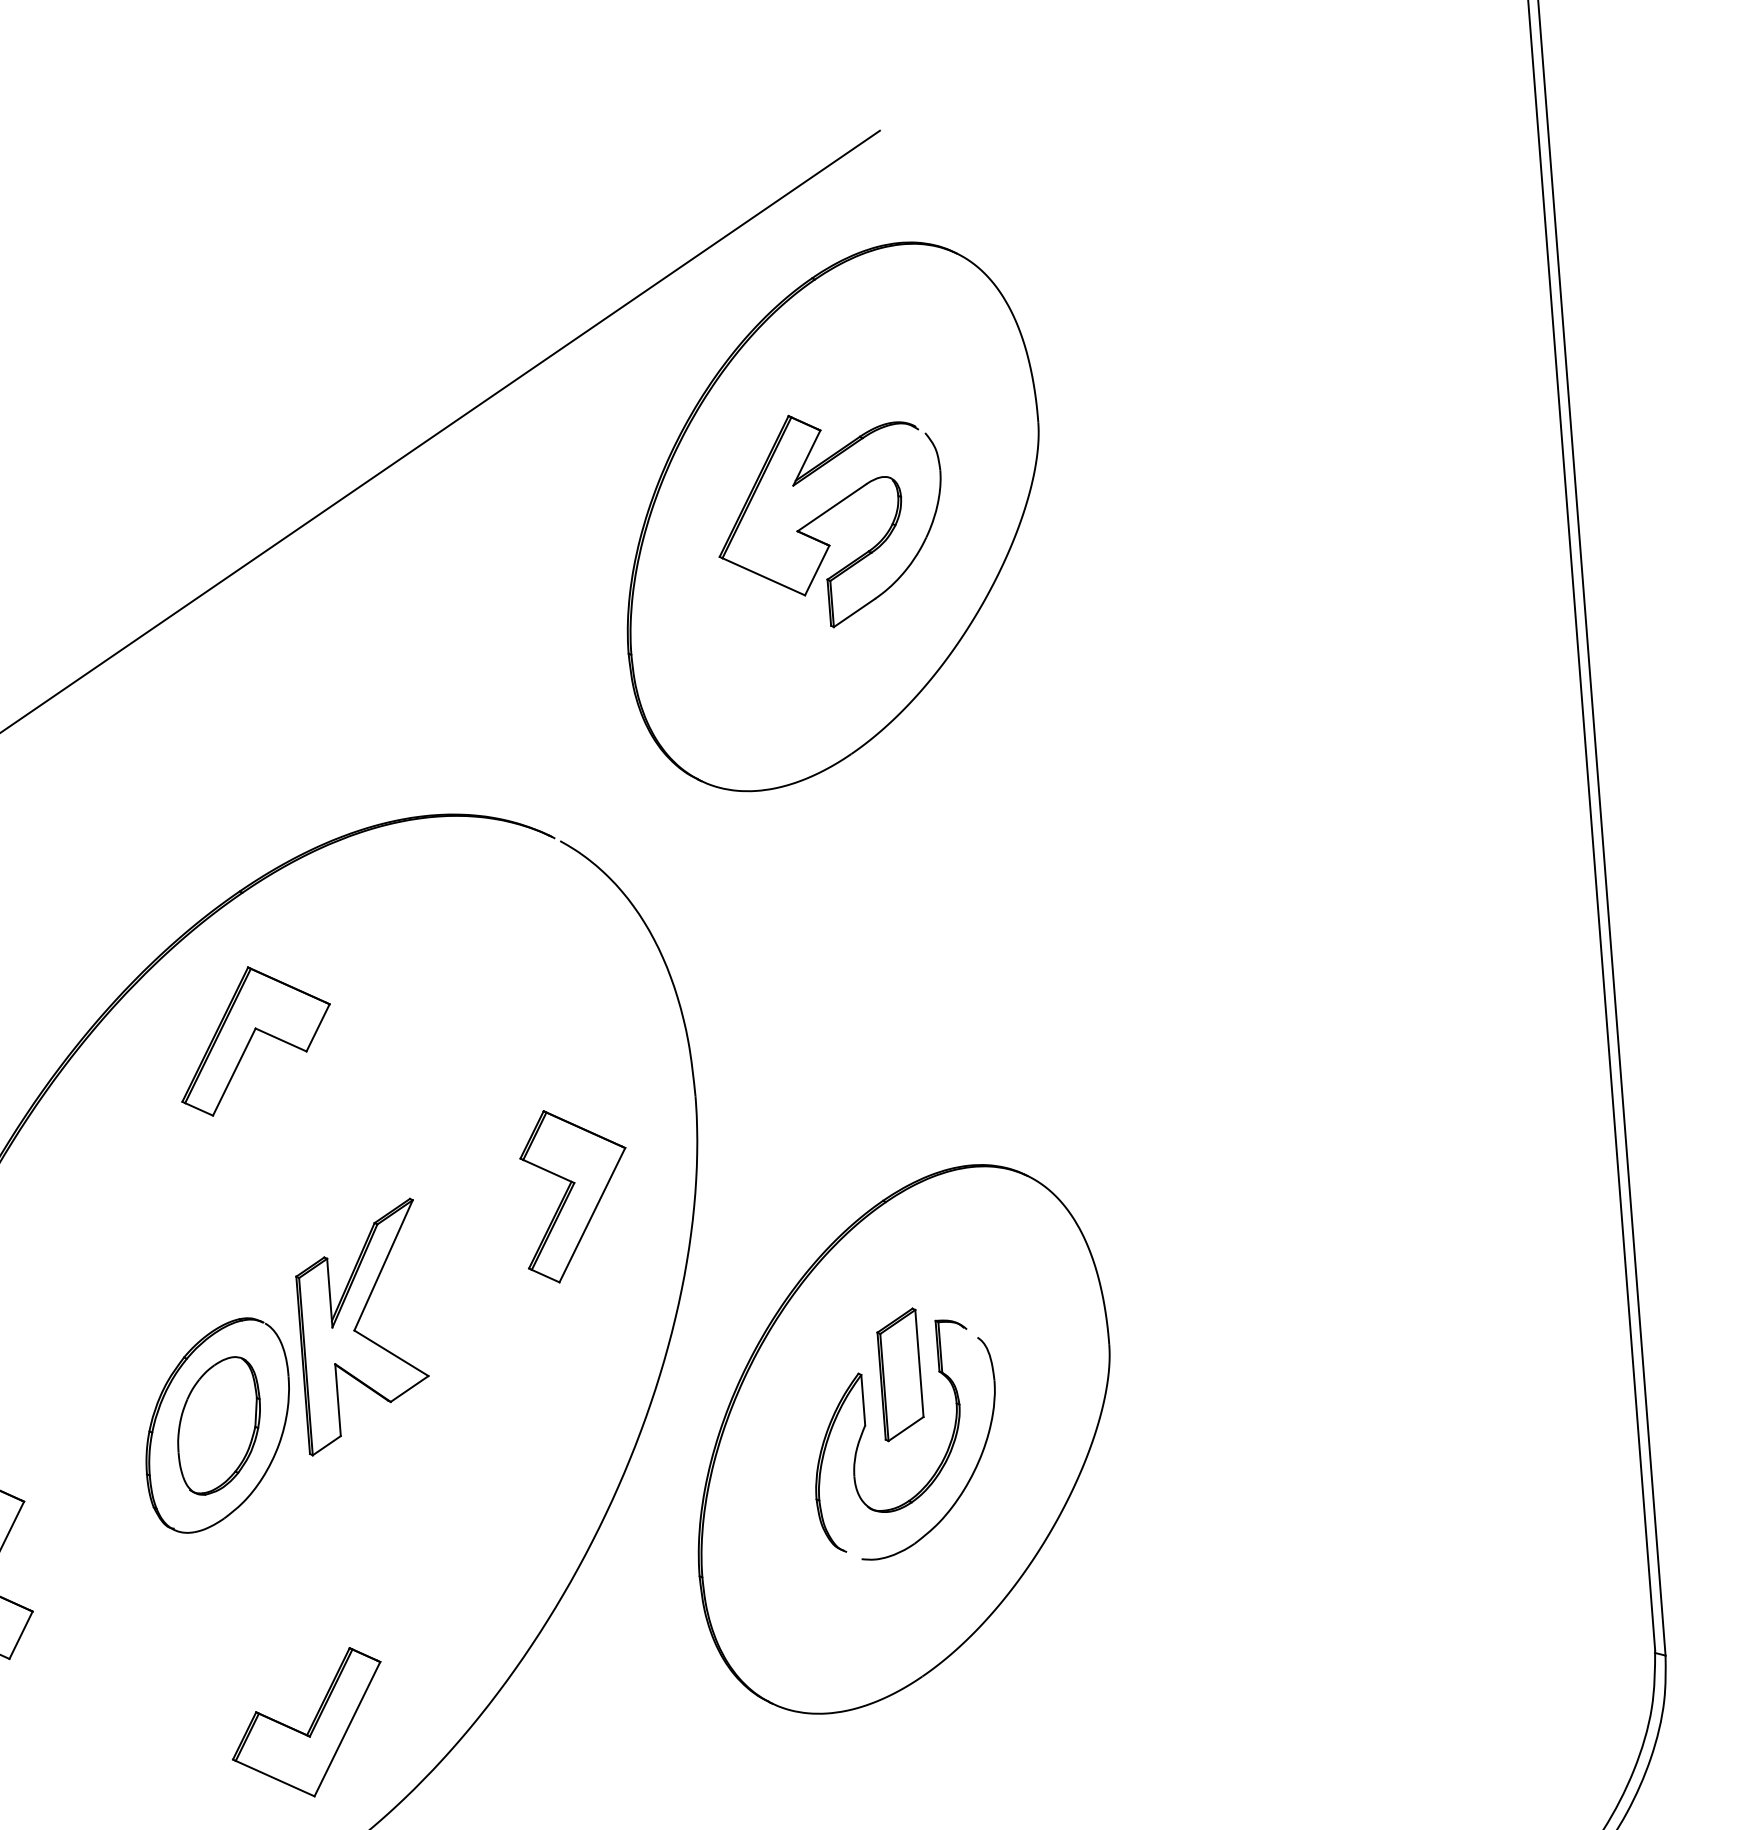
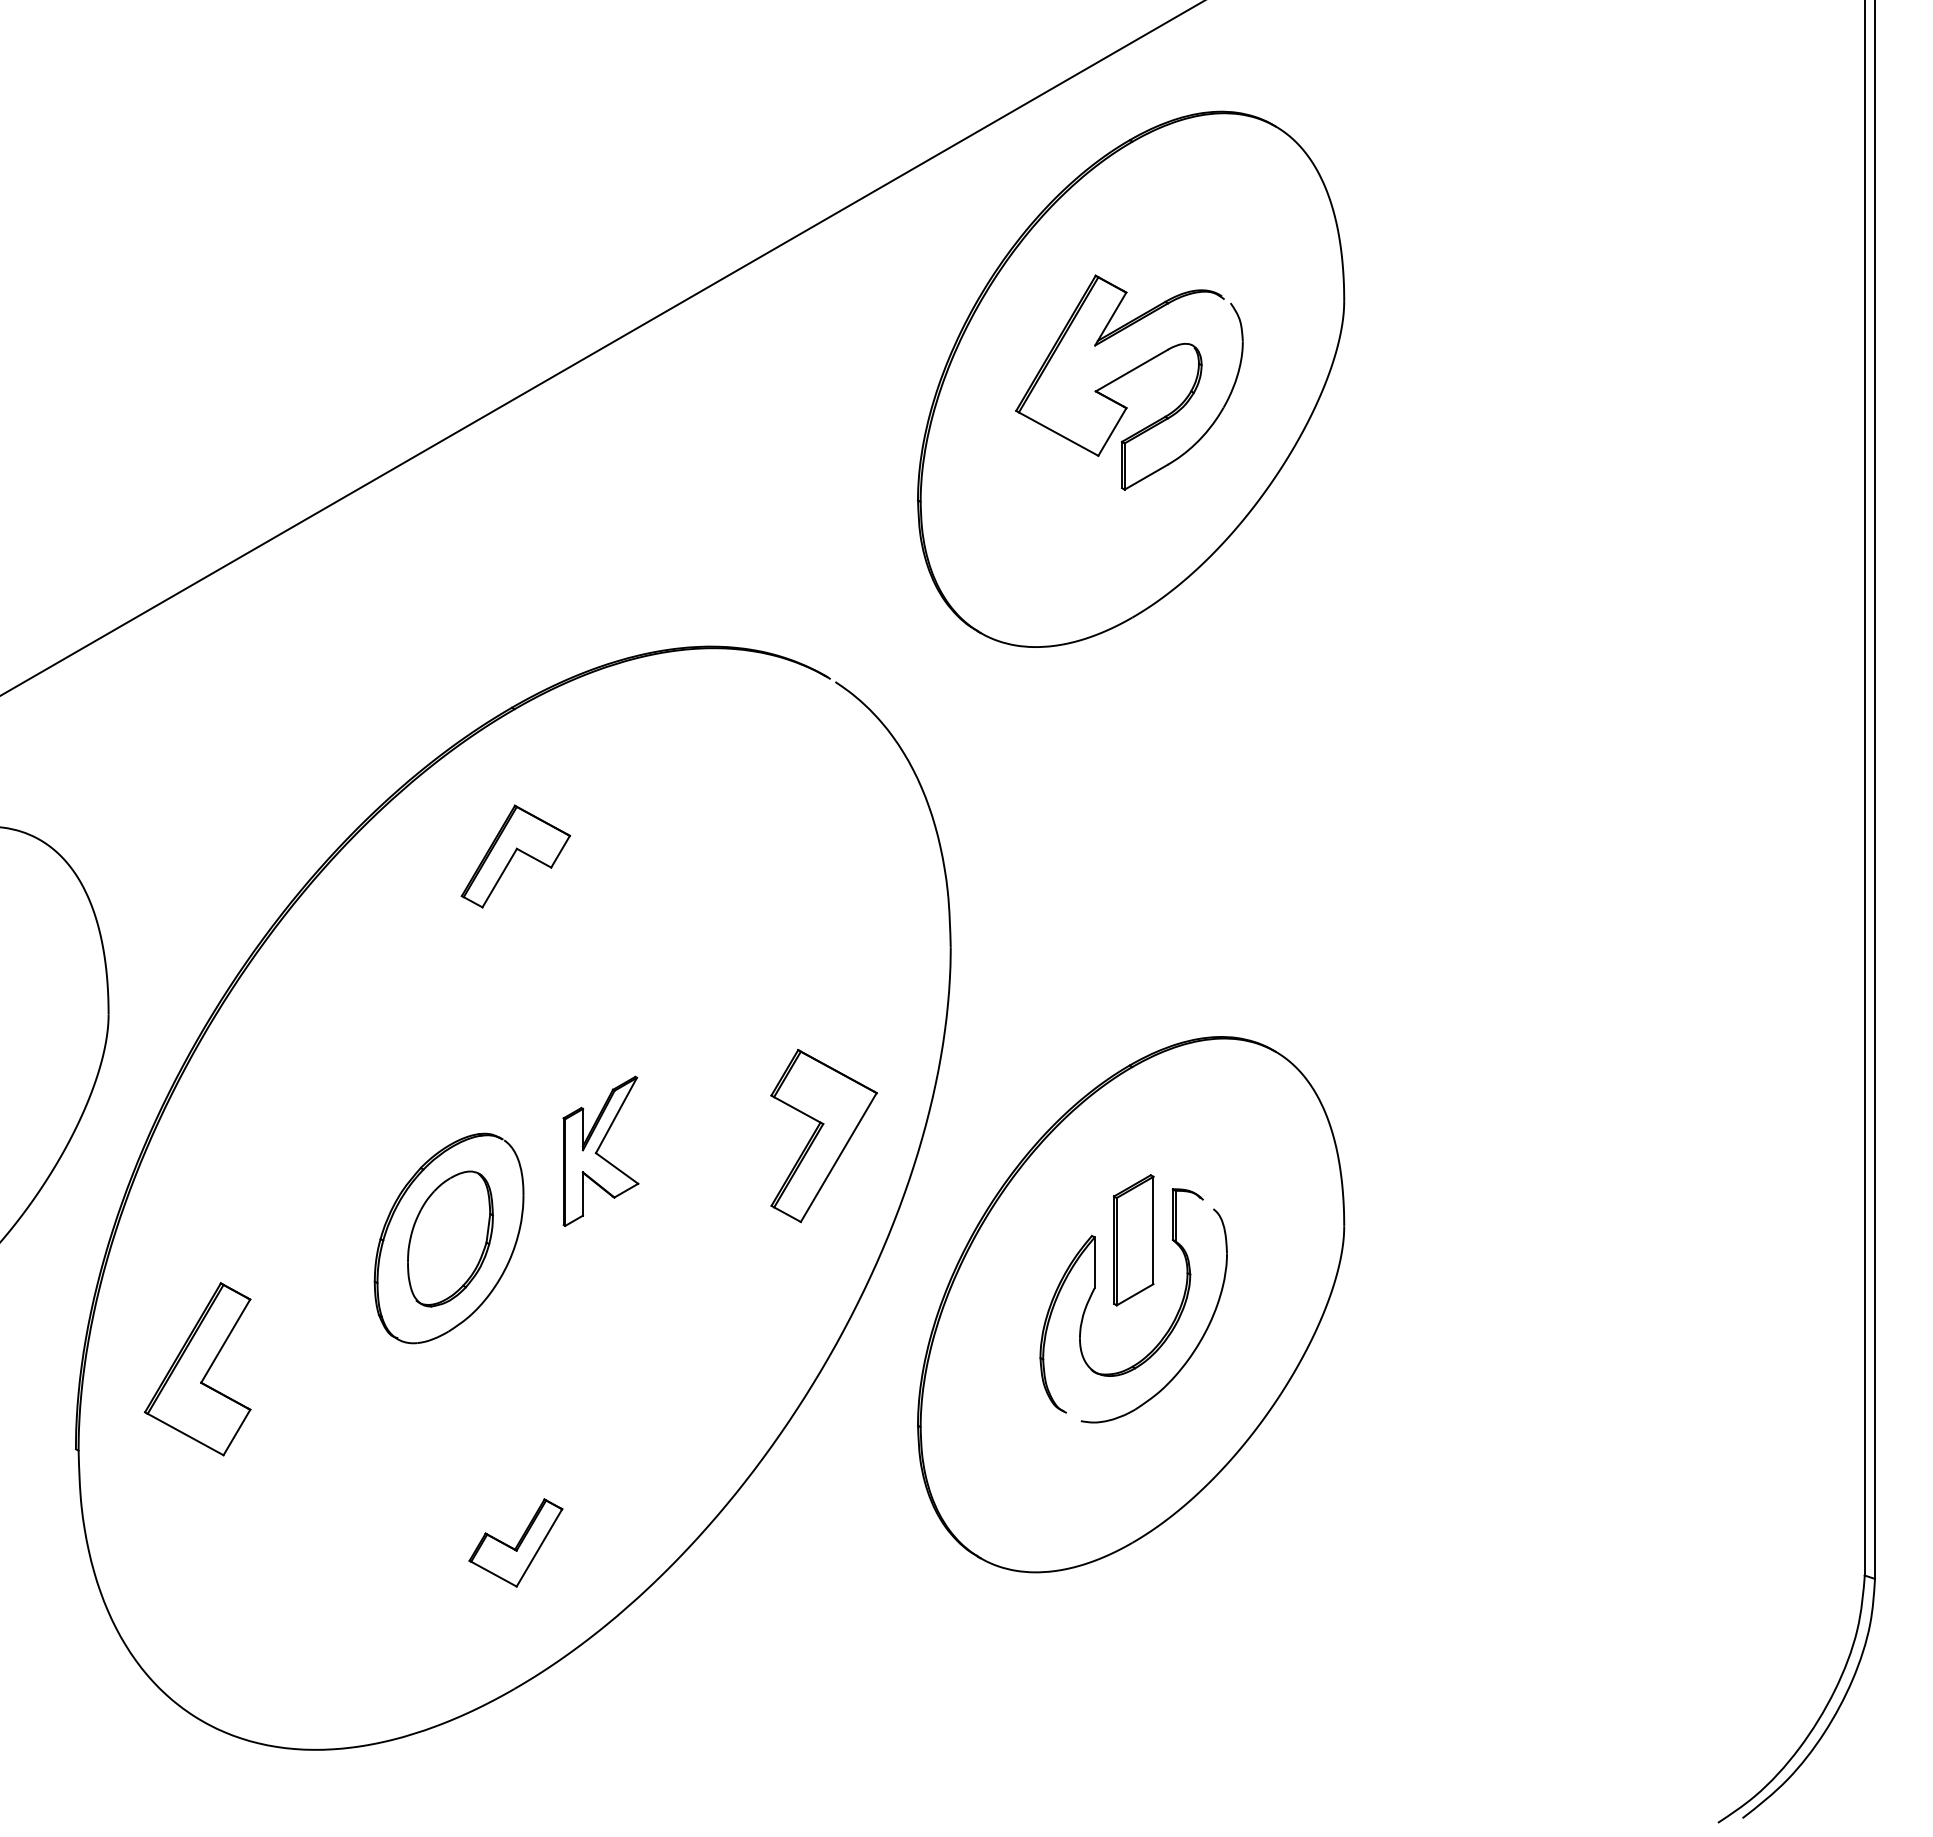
part: (254, 1039) -> (515, 856), size x0.7
part: (575, 1195) -> (823, 1136), moved
part: (362, 1327) -> (600, 1151), size x0.6
part: (307, 1723) -> (515, 1542), size x0.6

